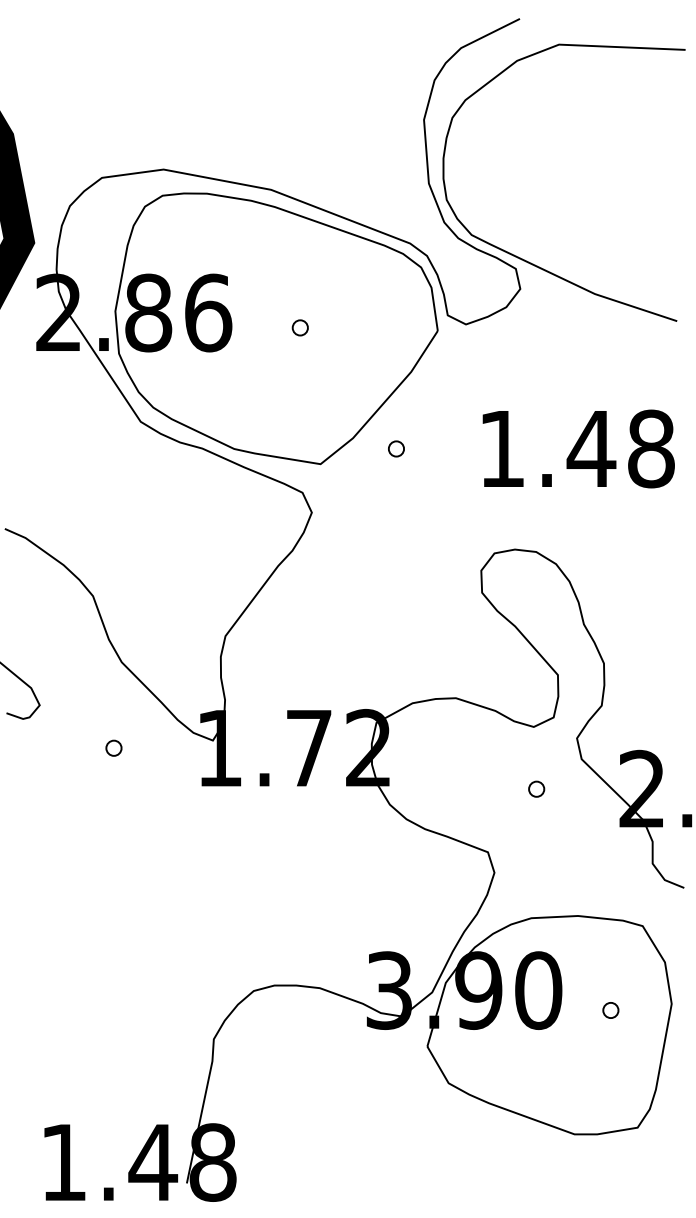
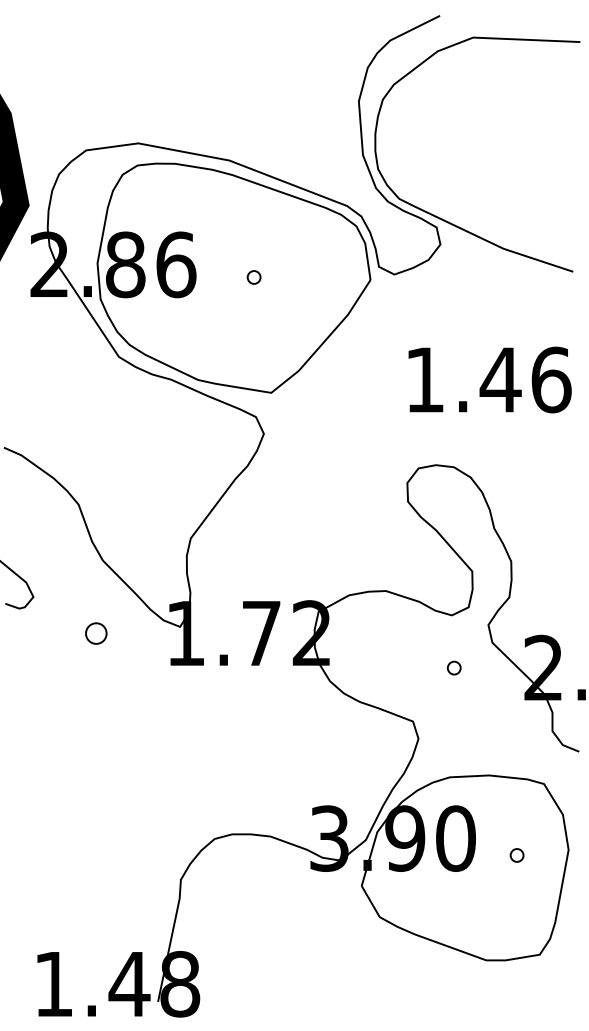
part: (396, 448) -> (335, 379), removed
text: (651, 448) -> (551, 379), 1.48 -> 1.46
part: (113, 747) -> (95, 632), size x1.6

